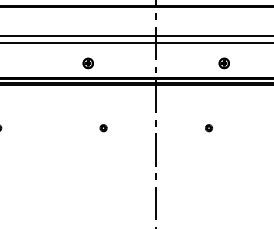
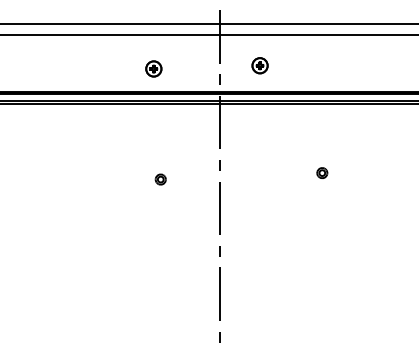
part: (87, 63) -> (152, 69), moved
part: (223, 63) -> (258, 65), moved
part: (103, 128) -> (160, 180), moved
part: (208, 128) -> (321, 173), moved

